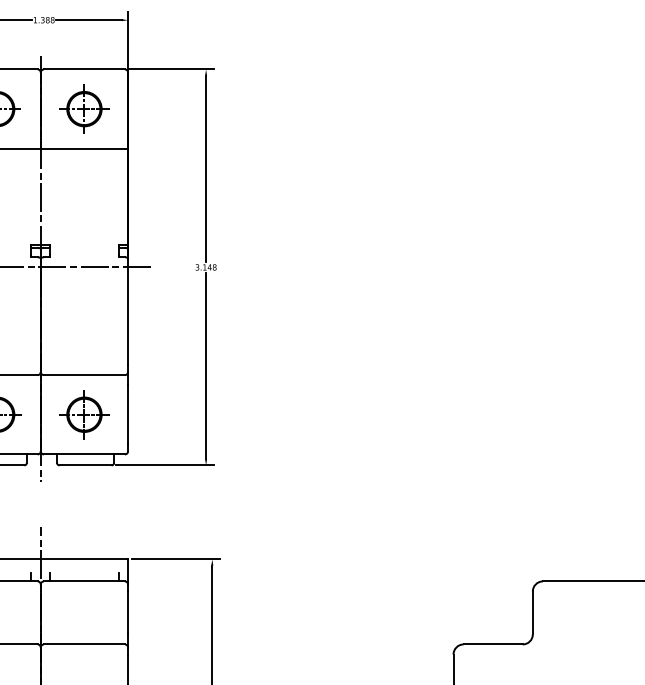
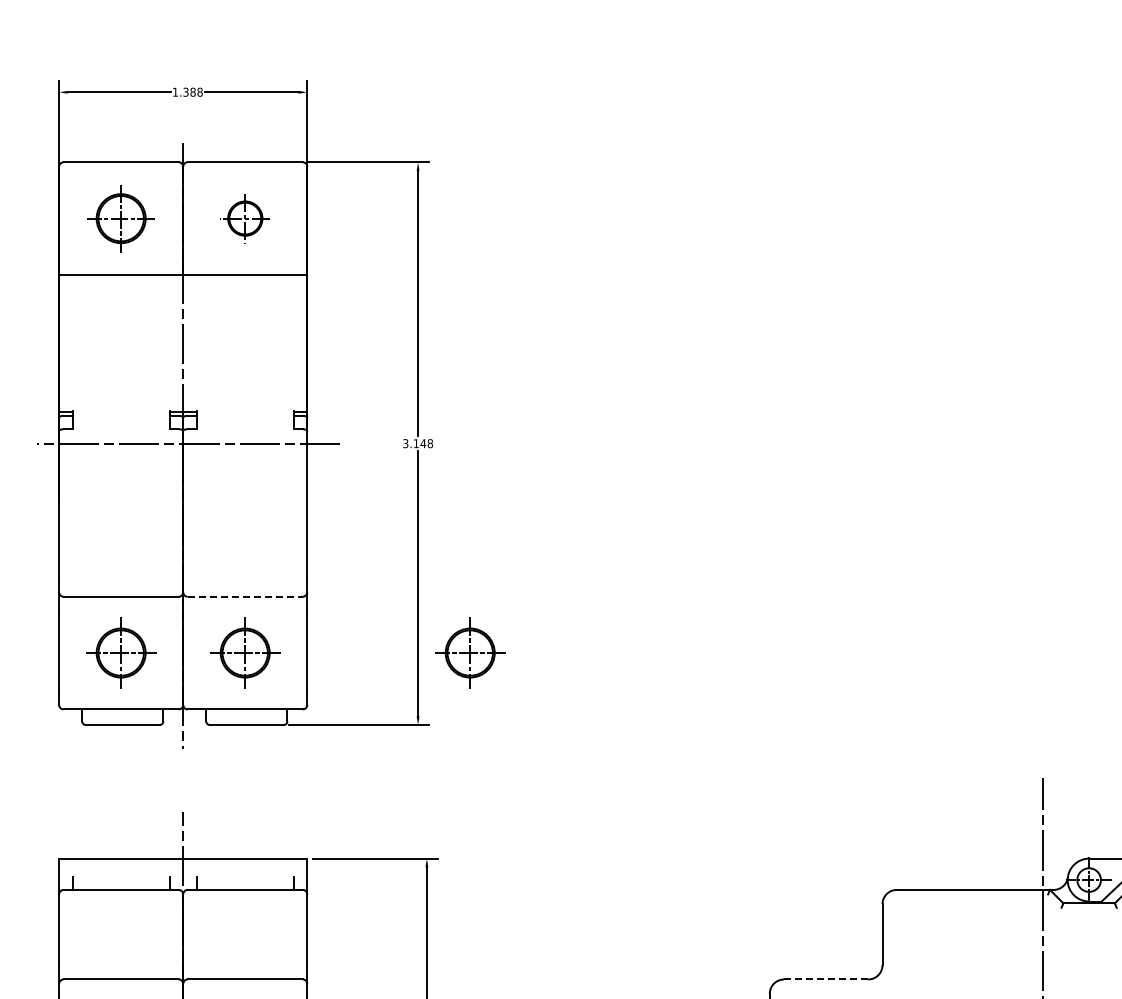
part: (84, 109) -> (245, 218), size x0.7
line: (84, 374) -> (245, 596), solid -> dashed
part: (242, 414) -> (470, 652), added
line: (492, 644) -> (825, 979), solid -> dashed

